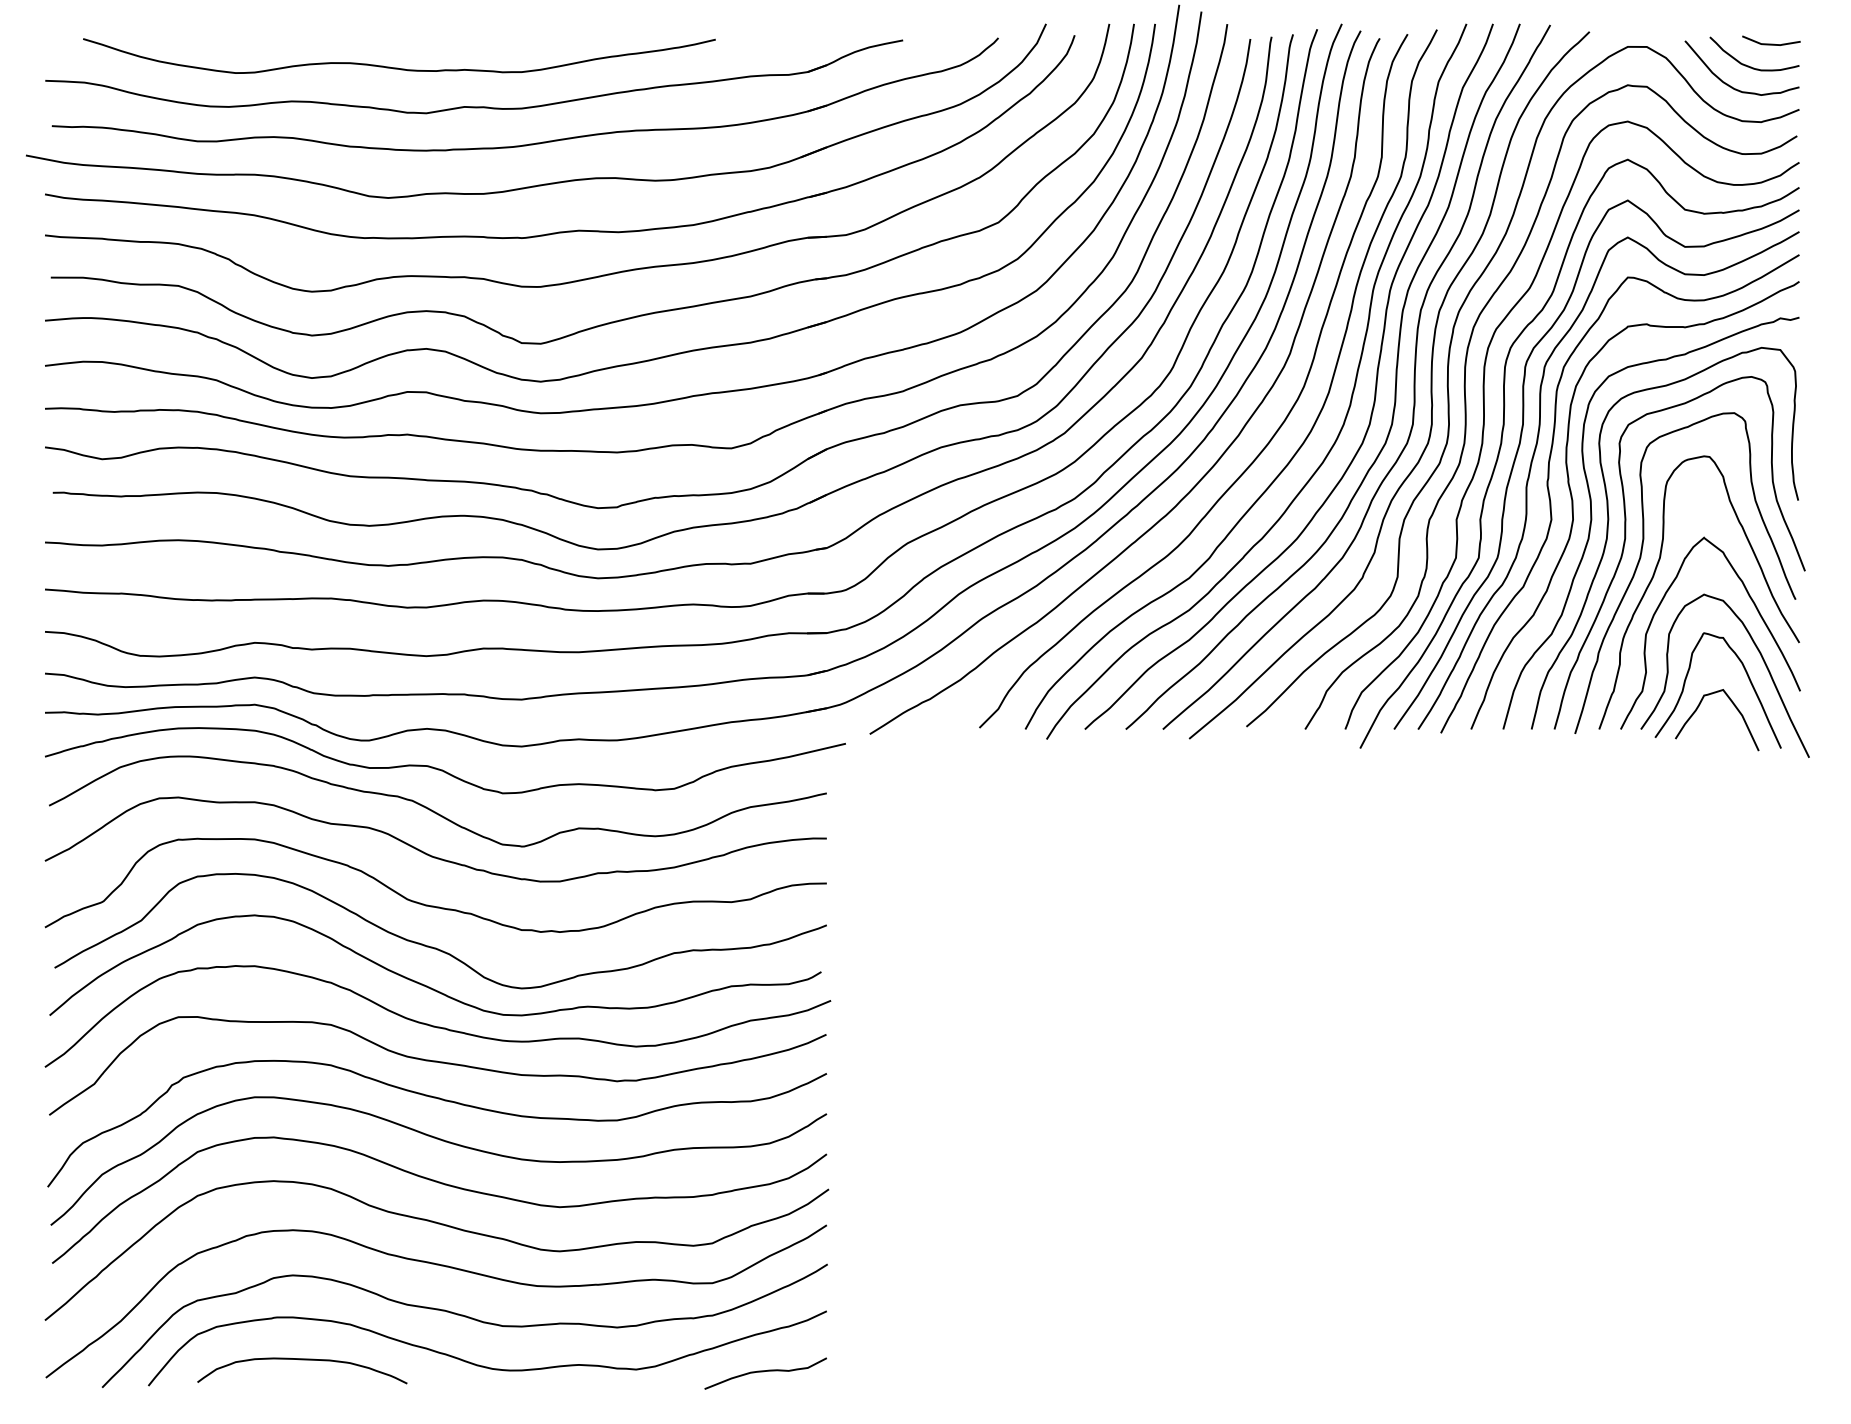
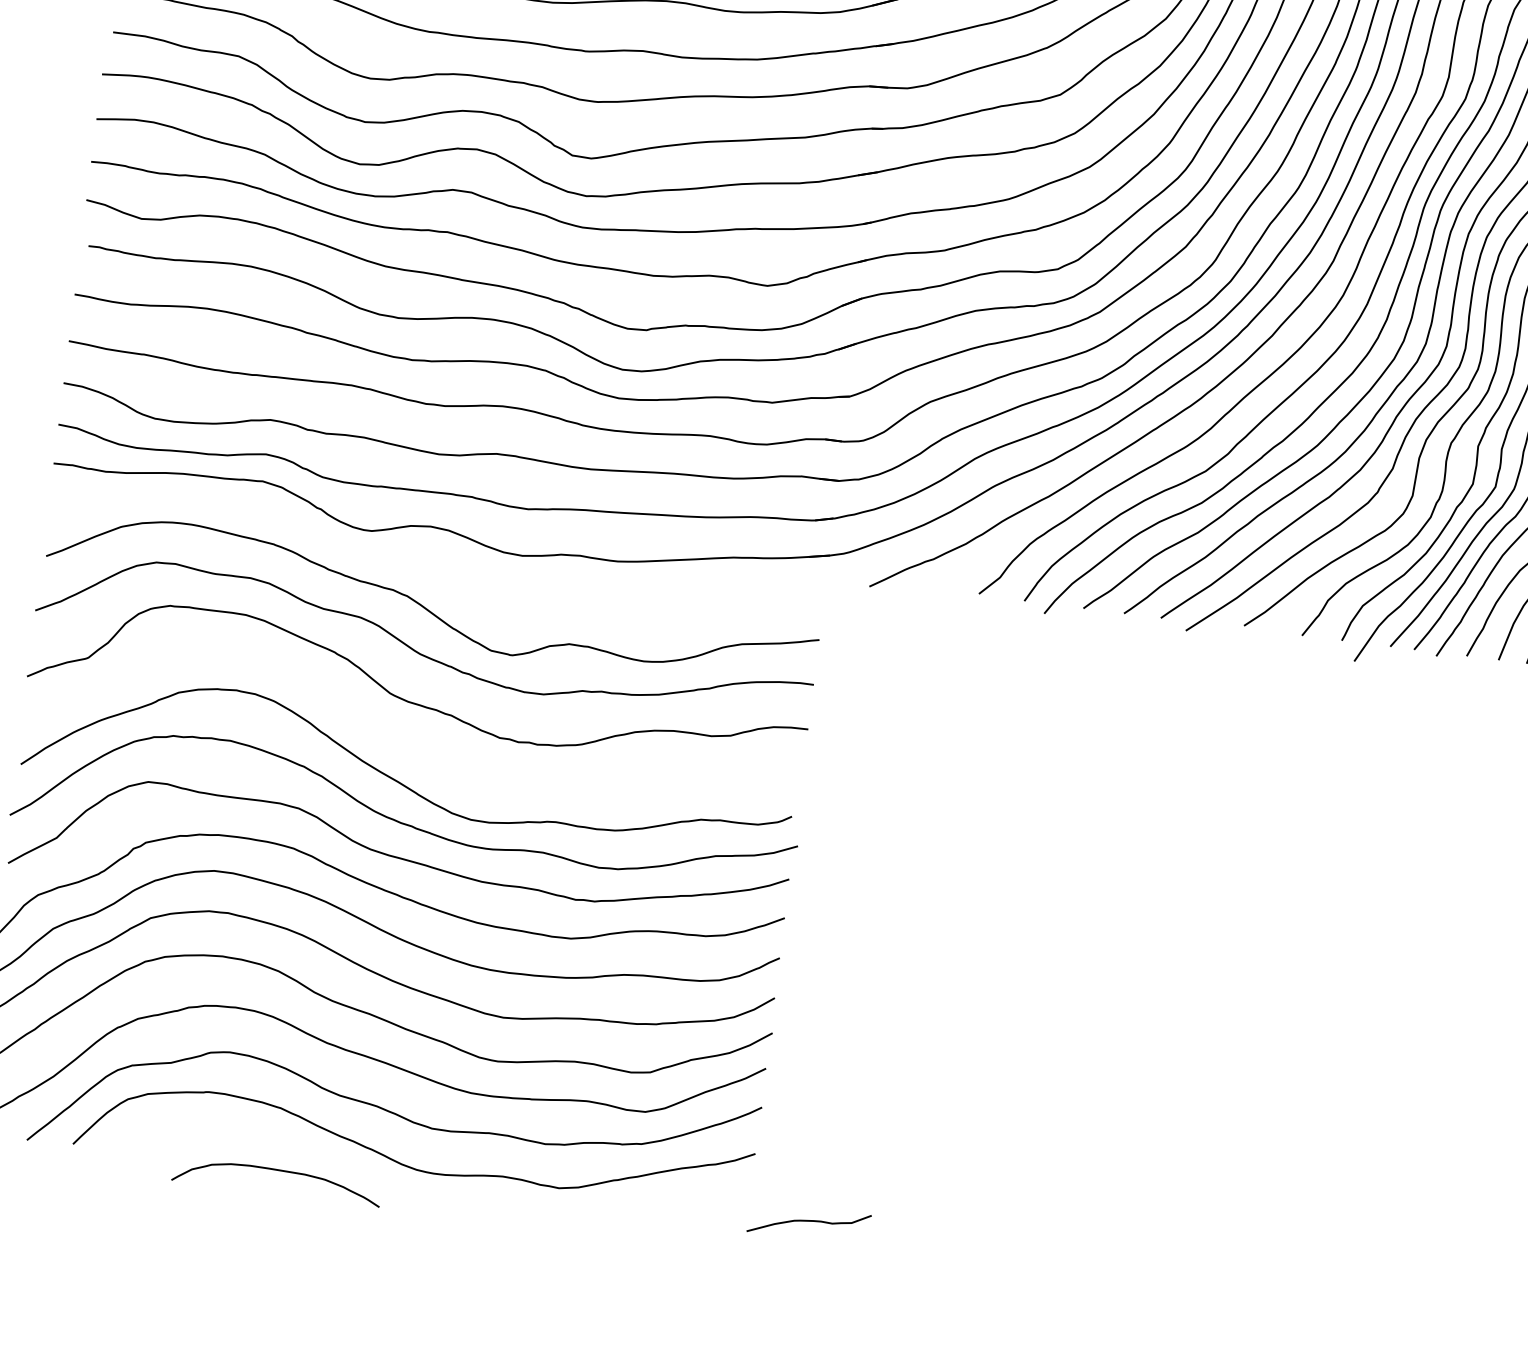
curve: (442, 769) -> (441, 568), removed
curve: (436, 947) -> (413, 744), removed
curve: (302, 1360) -> (278, 1171), moved
curve: (765, 1371) -> (809, 1221), moved

